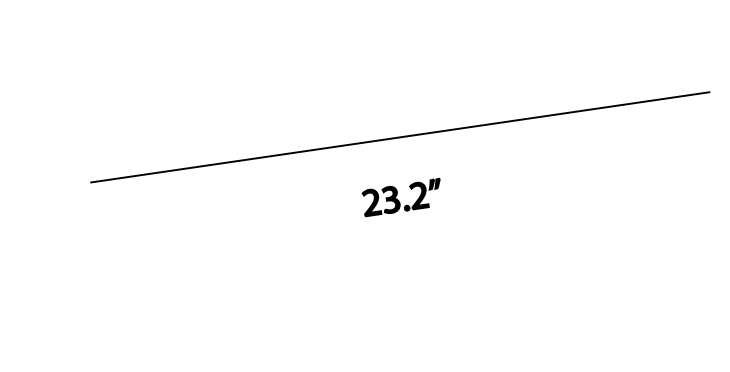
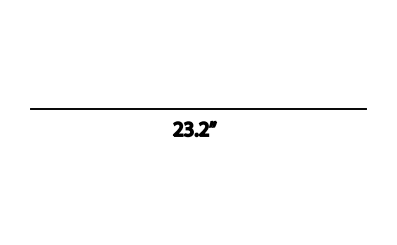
part: (401, 196) -> (194, 128), moved

